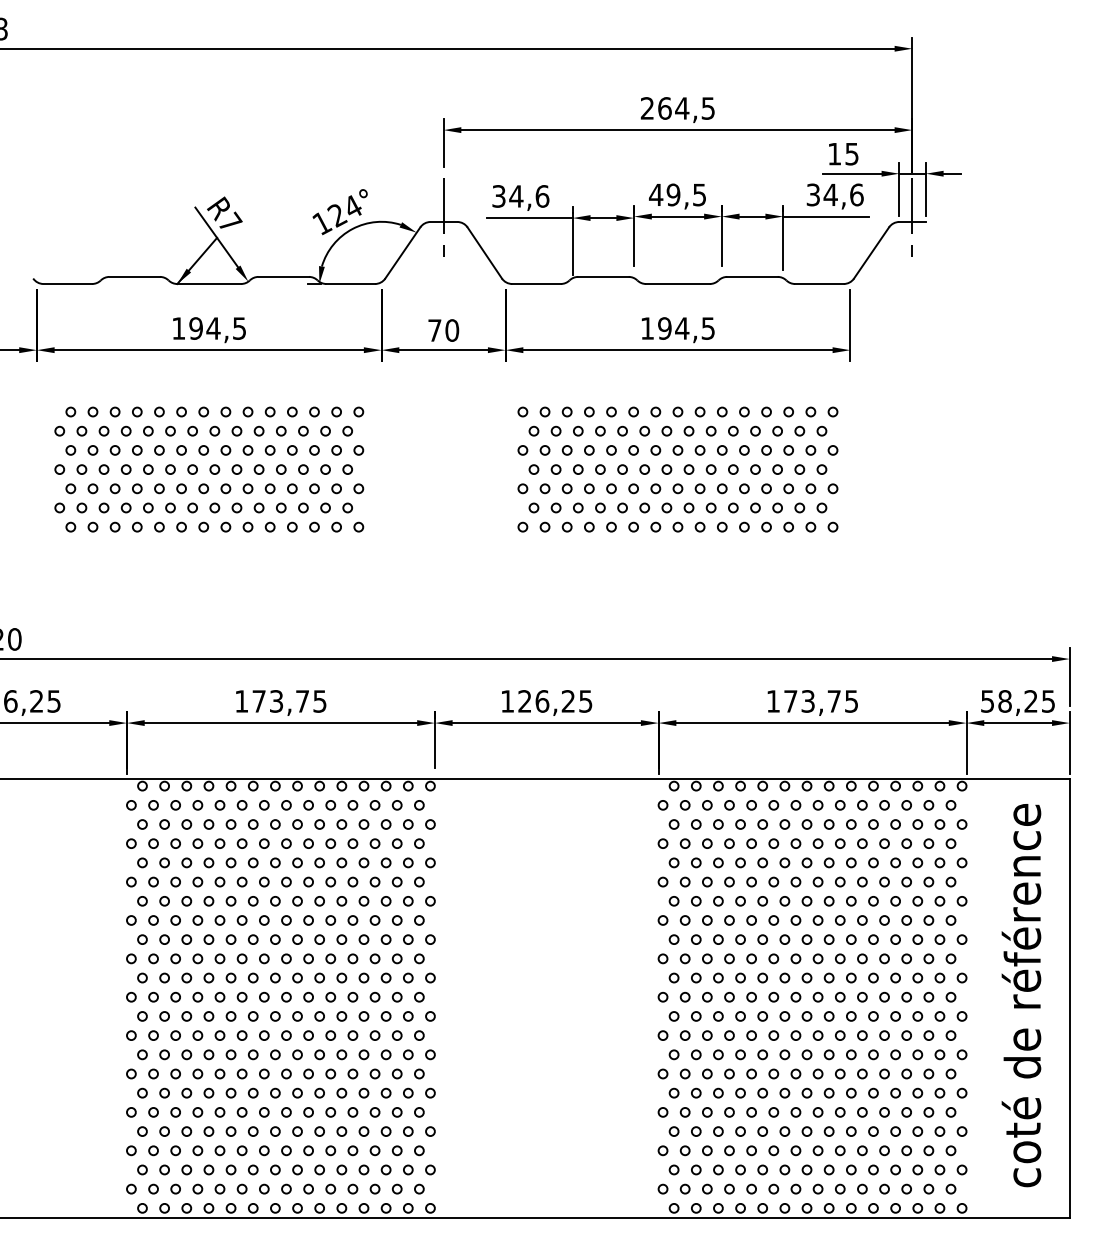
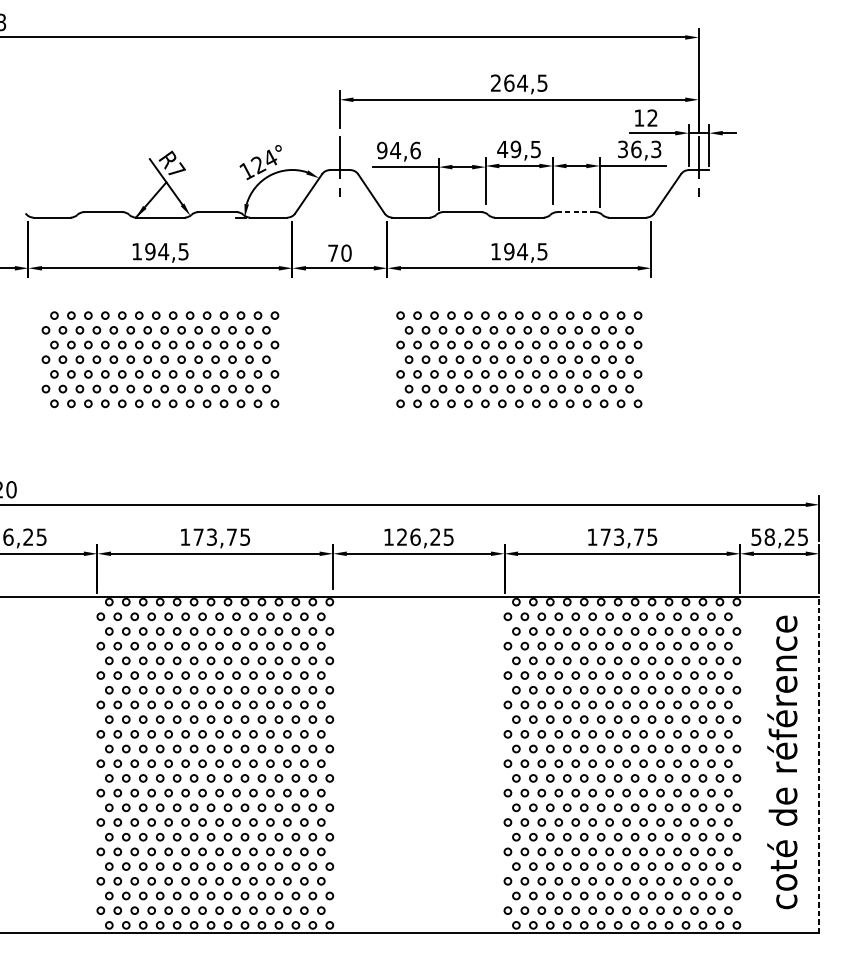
text: (851, 153) -> (652, 117), 15 -> 12
text: (843, 194) -> (646, 149), 34,6 -> 36,3
text: (498, 196) -> (381, 150), 34,6 -> 94,6
line: (752, 276) -> (576, 211), solid -> dashed
line: (1069, 998) -> (819, 764), solid -> dashed

